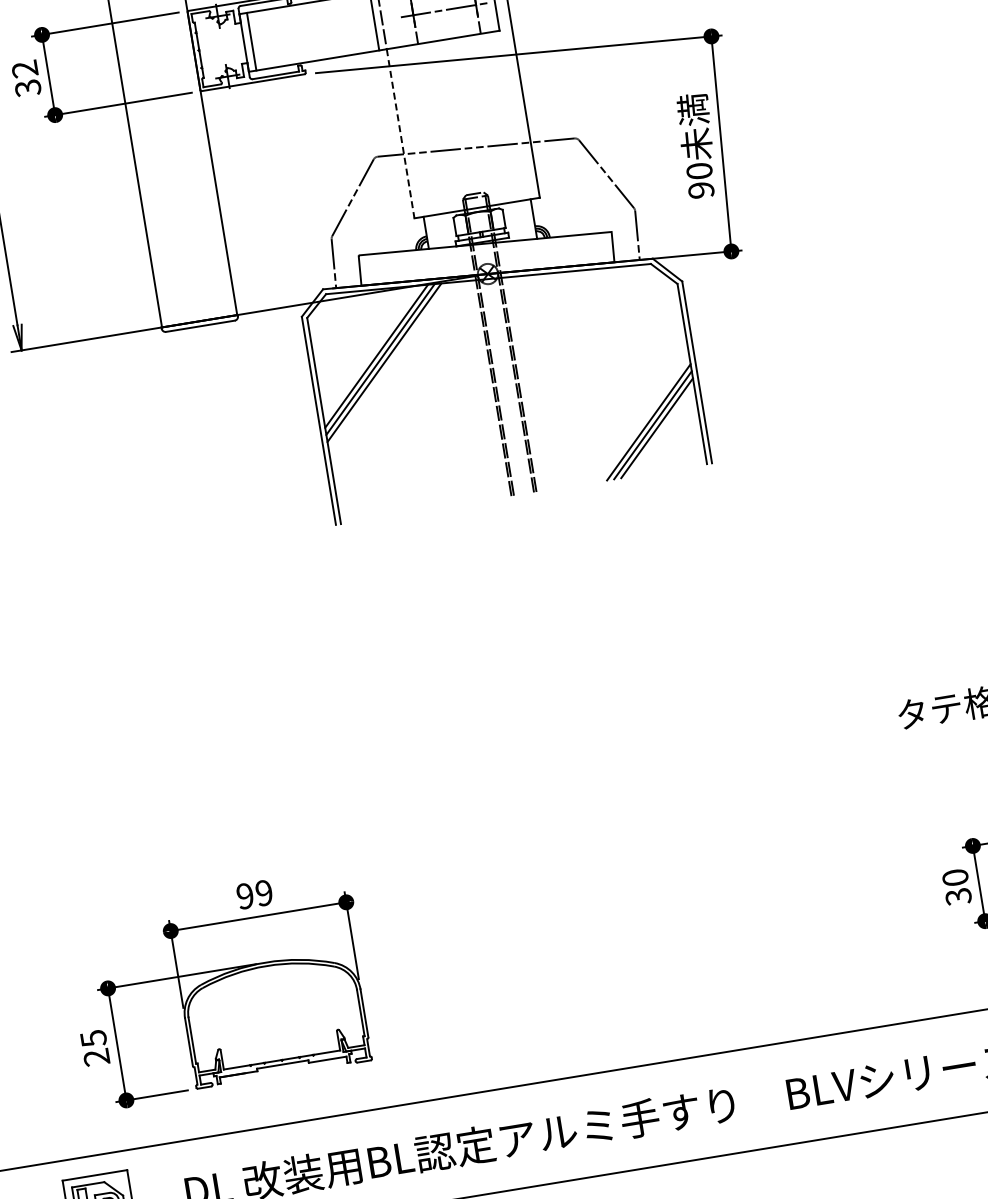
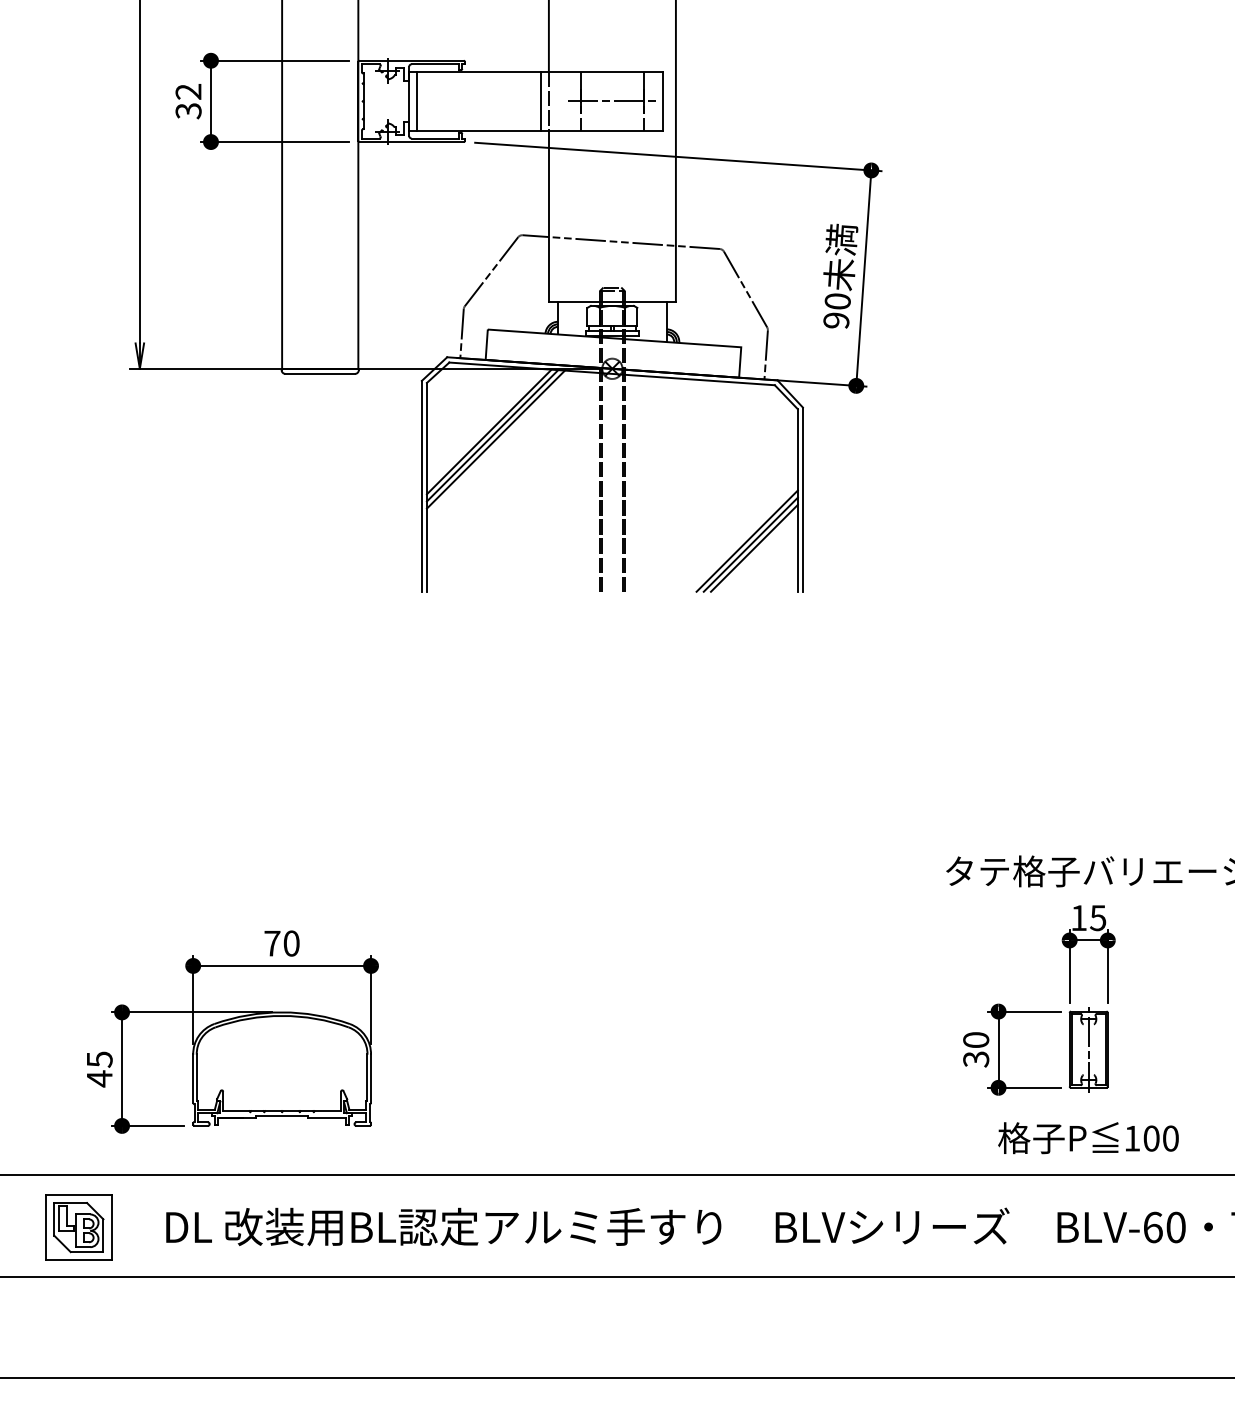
line: (400, 134) -> (548, 216), dashed -> solid
text: (254, 894) -> (281, 943), 99 -> 70
text: (96, 1057) -> (99, 1078), 25 -> 45

